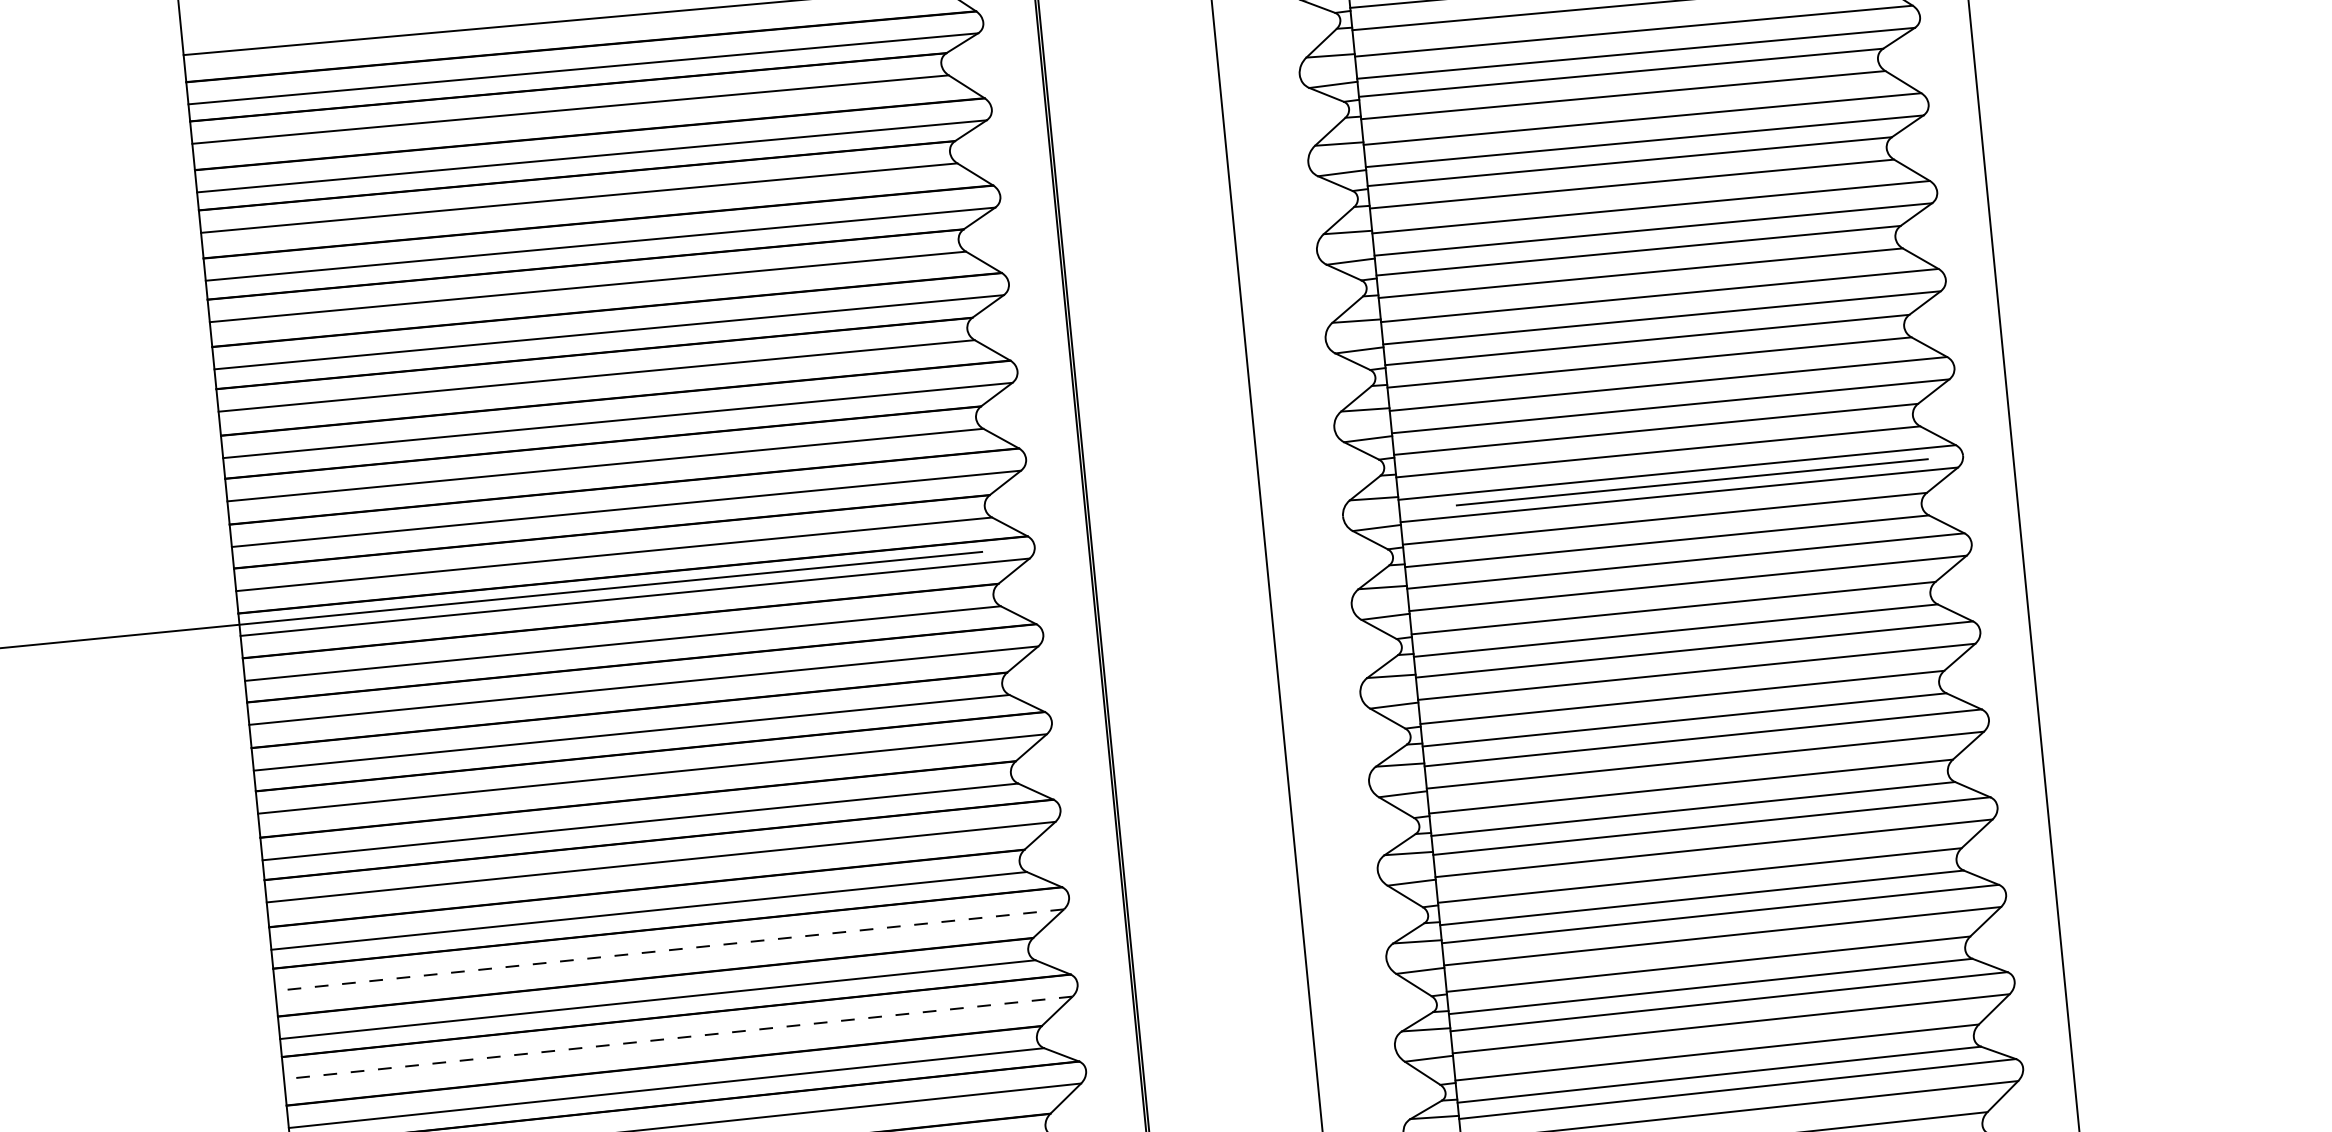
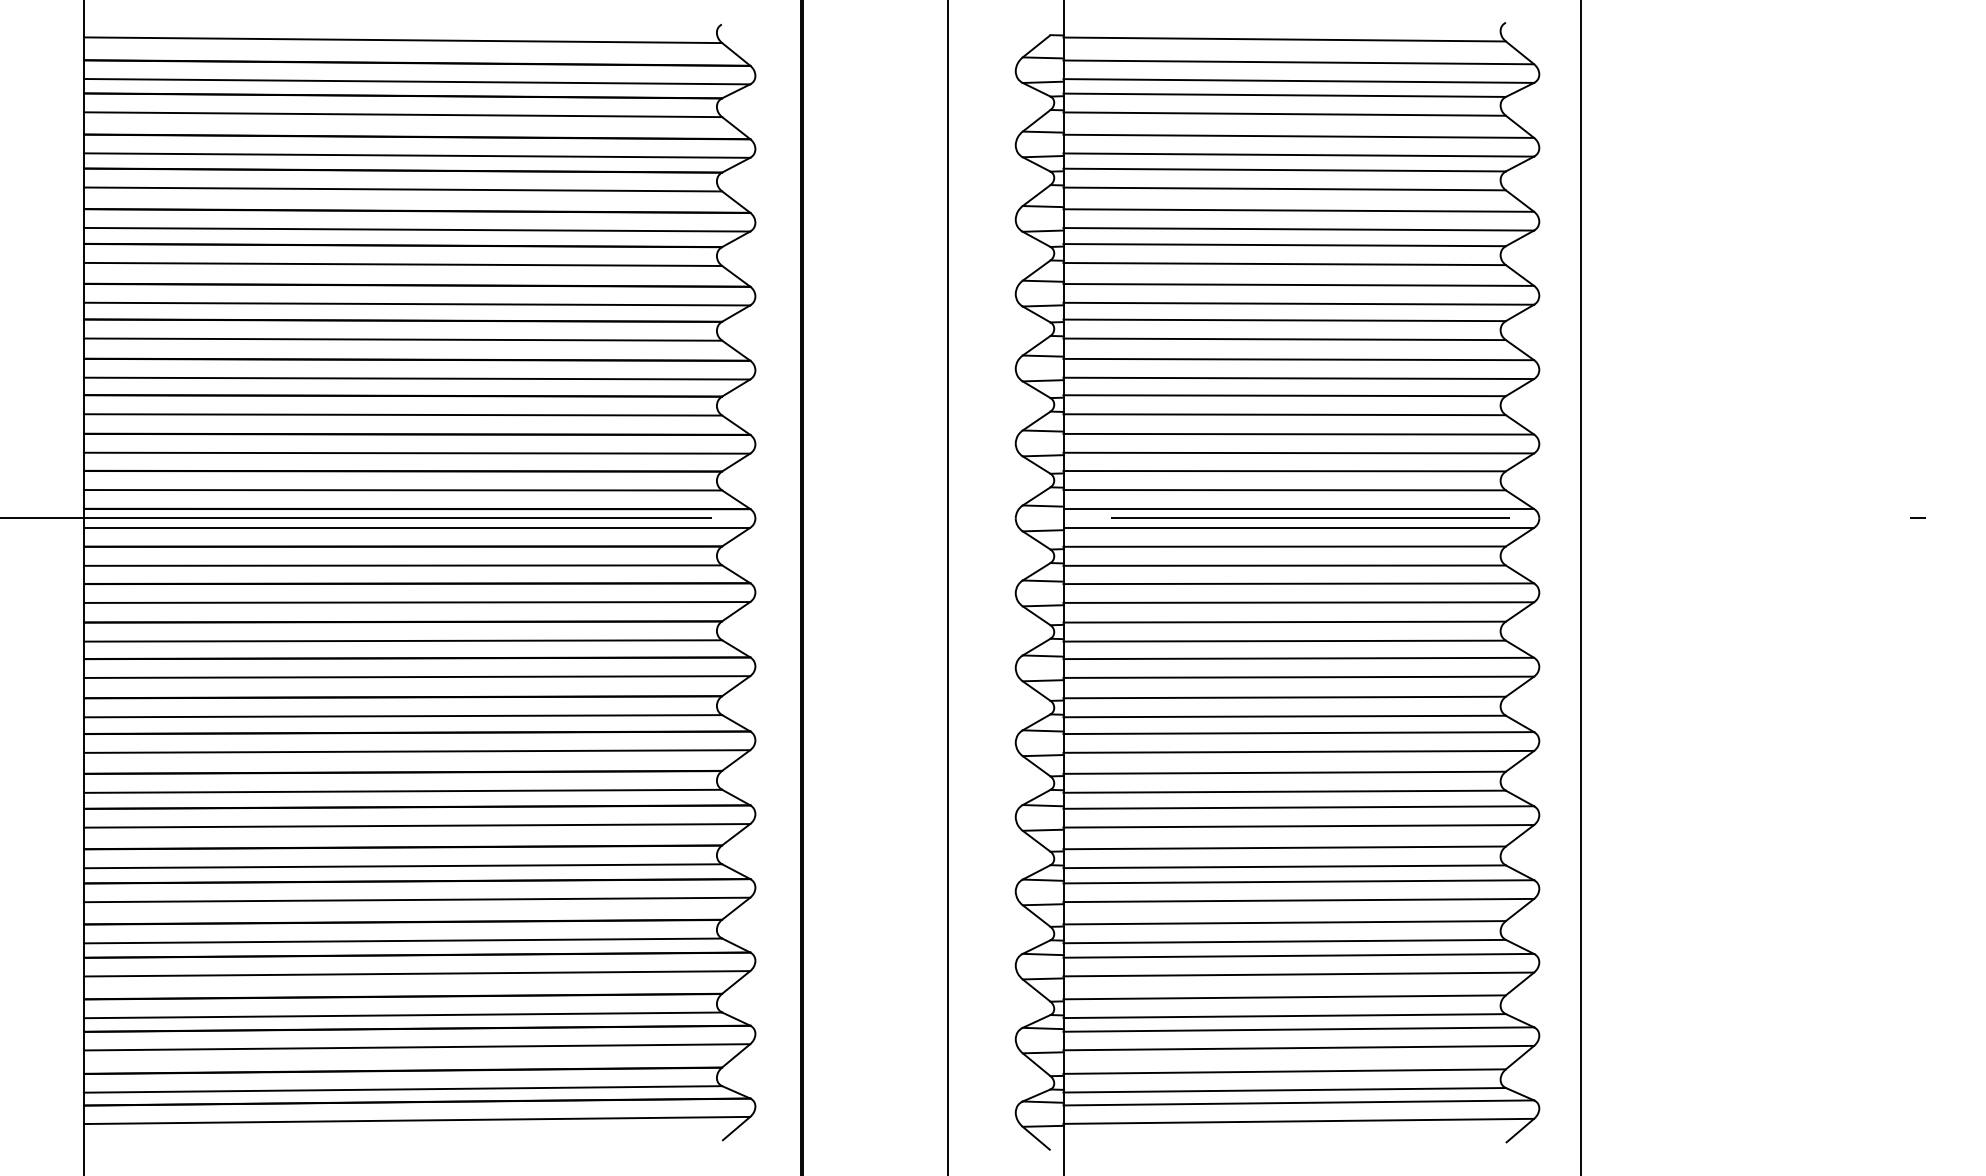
line: (668, 949) -> (416, 825), dashed -> solid
line: (677, 1037) -> (416, 899), dashed -> solid

